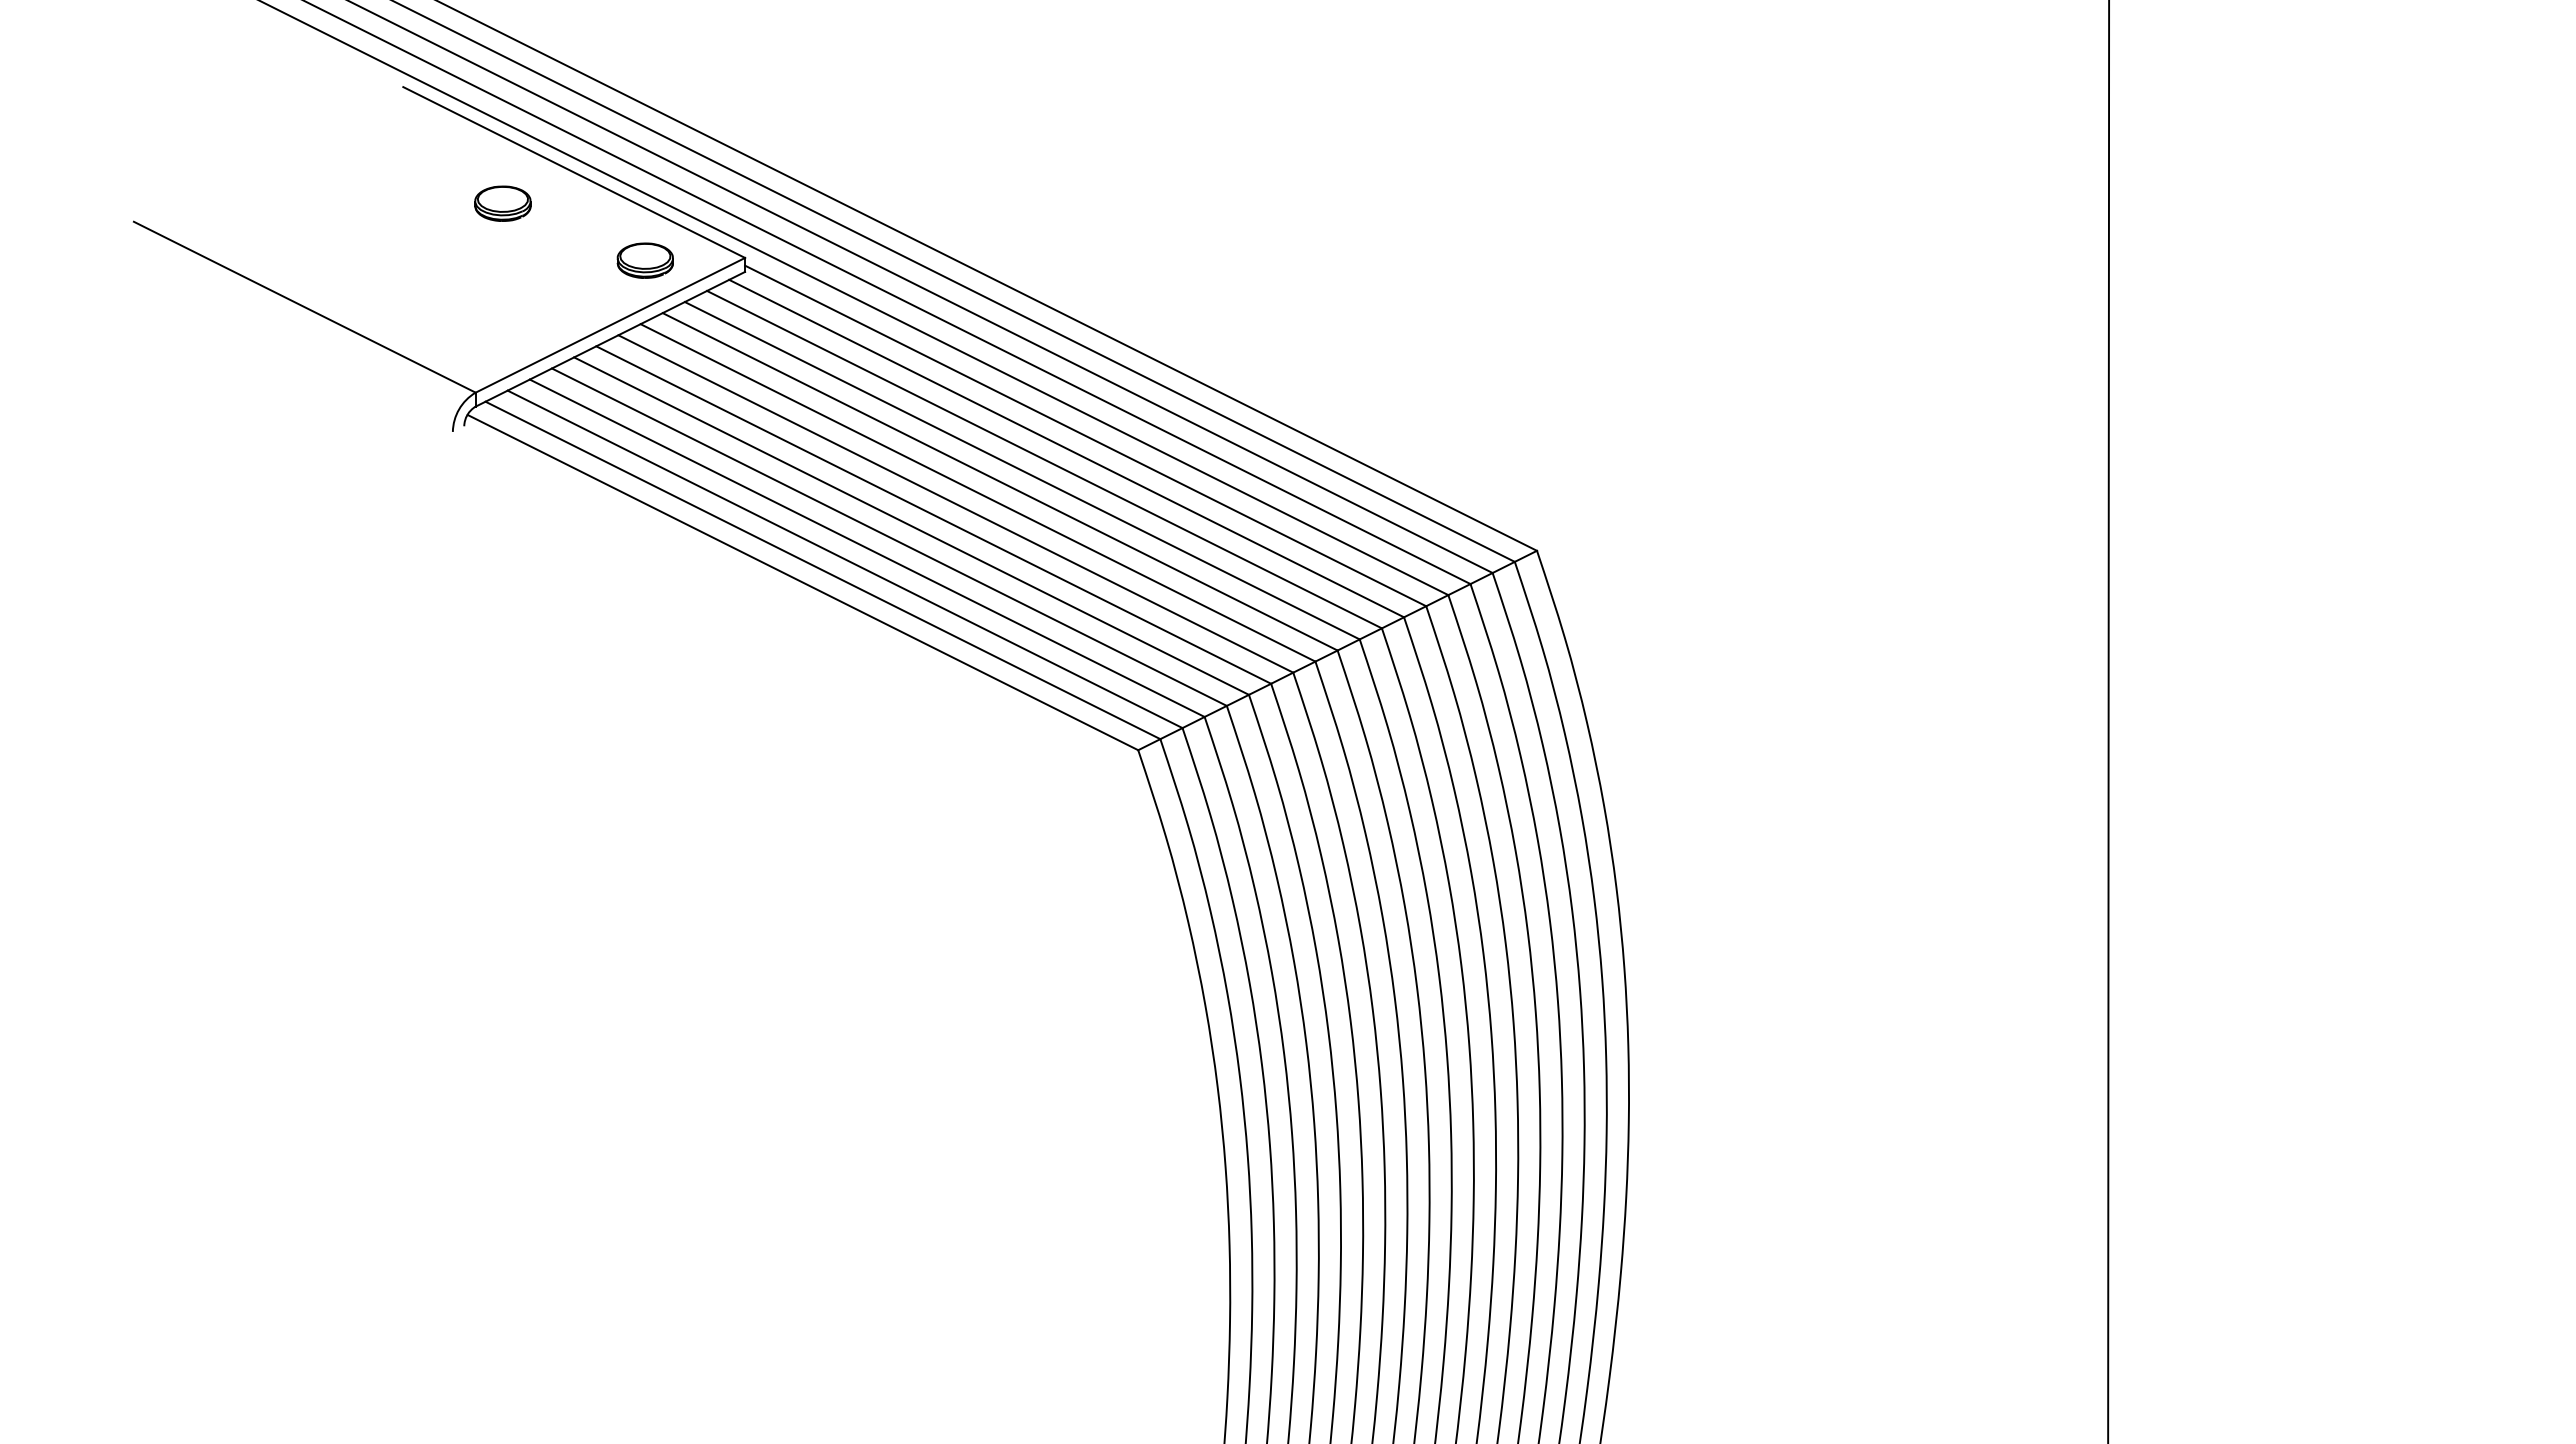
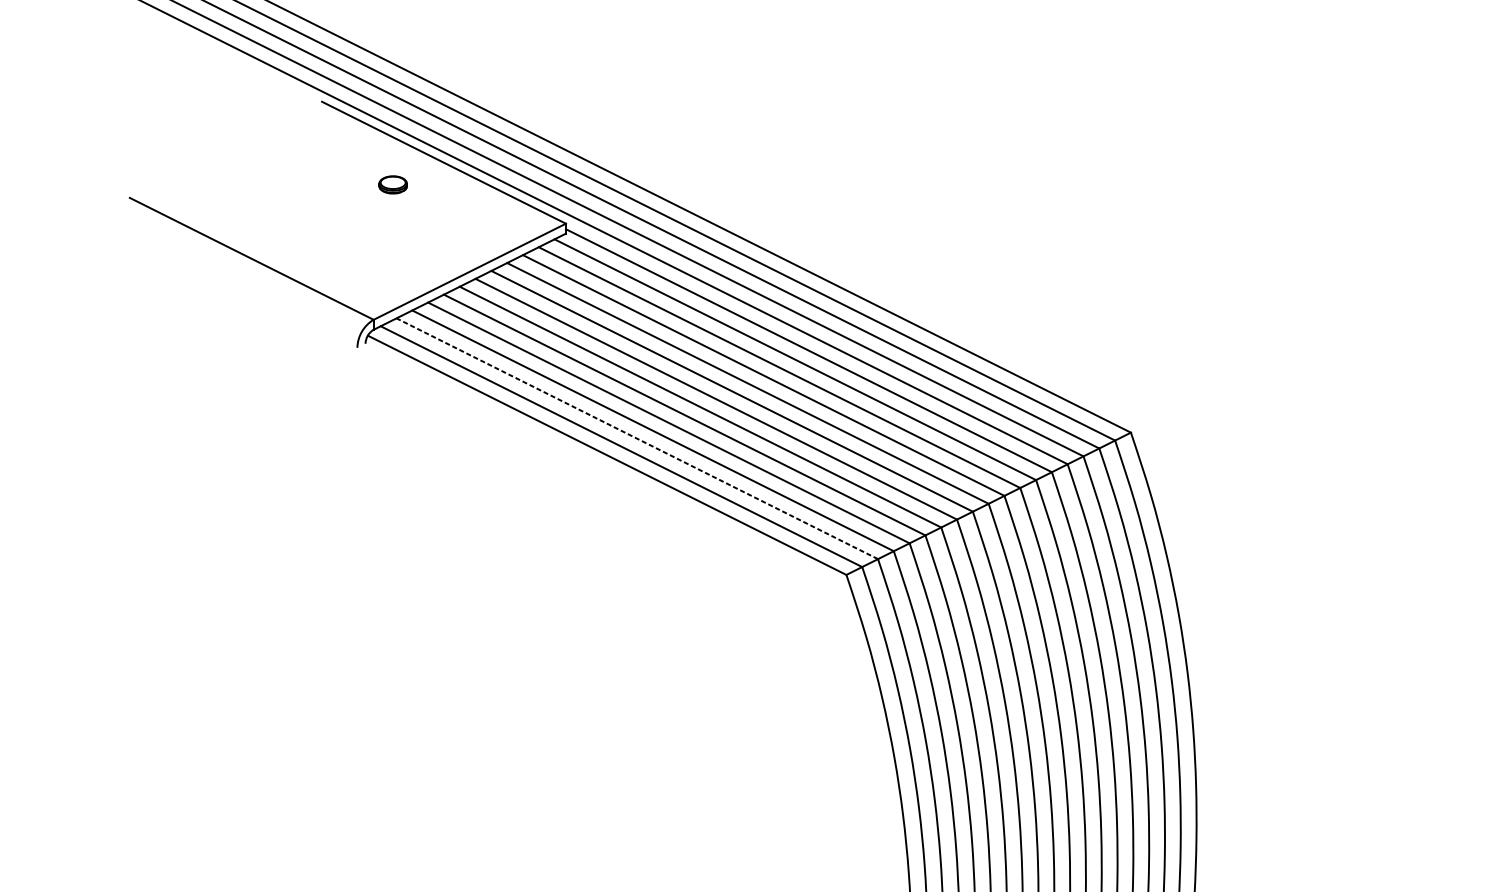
part: (502, 203) -> (392, 184), size x0.7
part: (644, 260) -> (494, 225), removed
line: (844, 559) -> (636, 438), solid -> dashed

